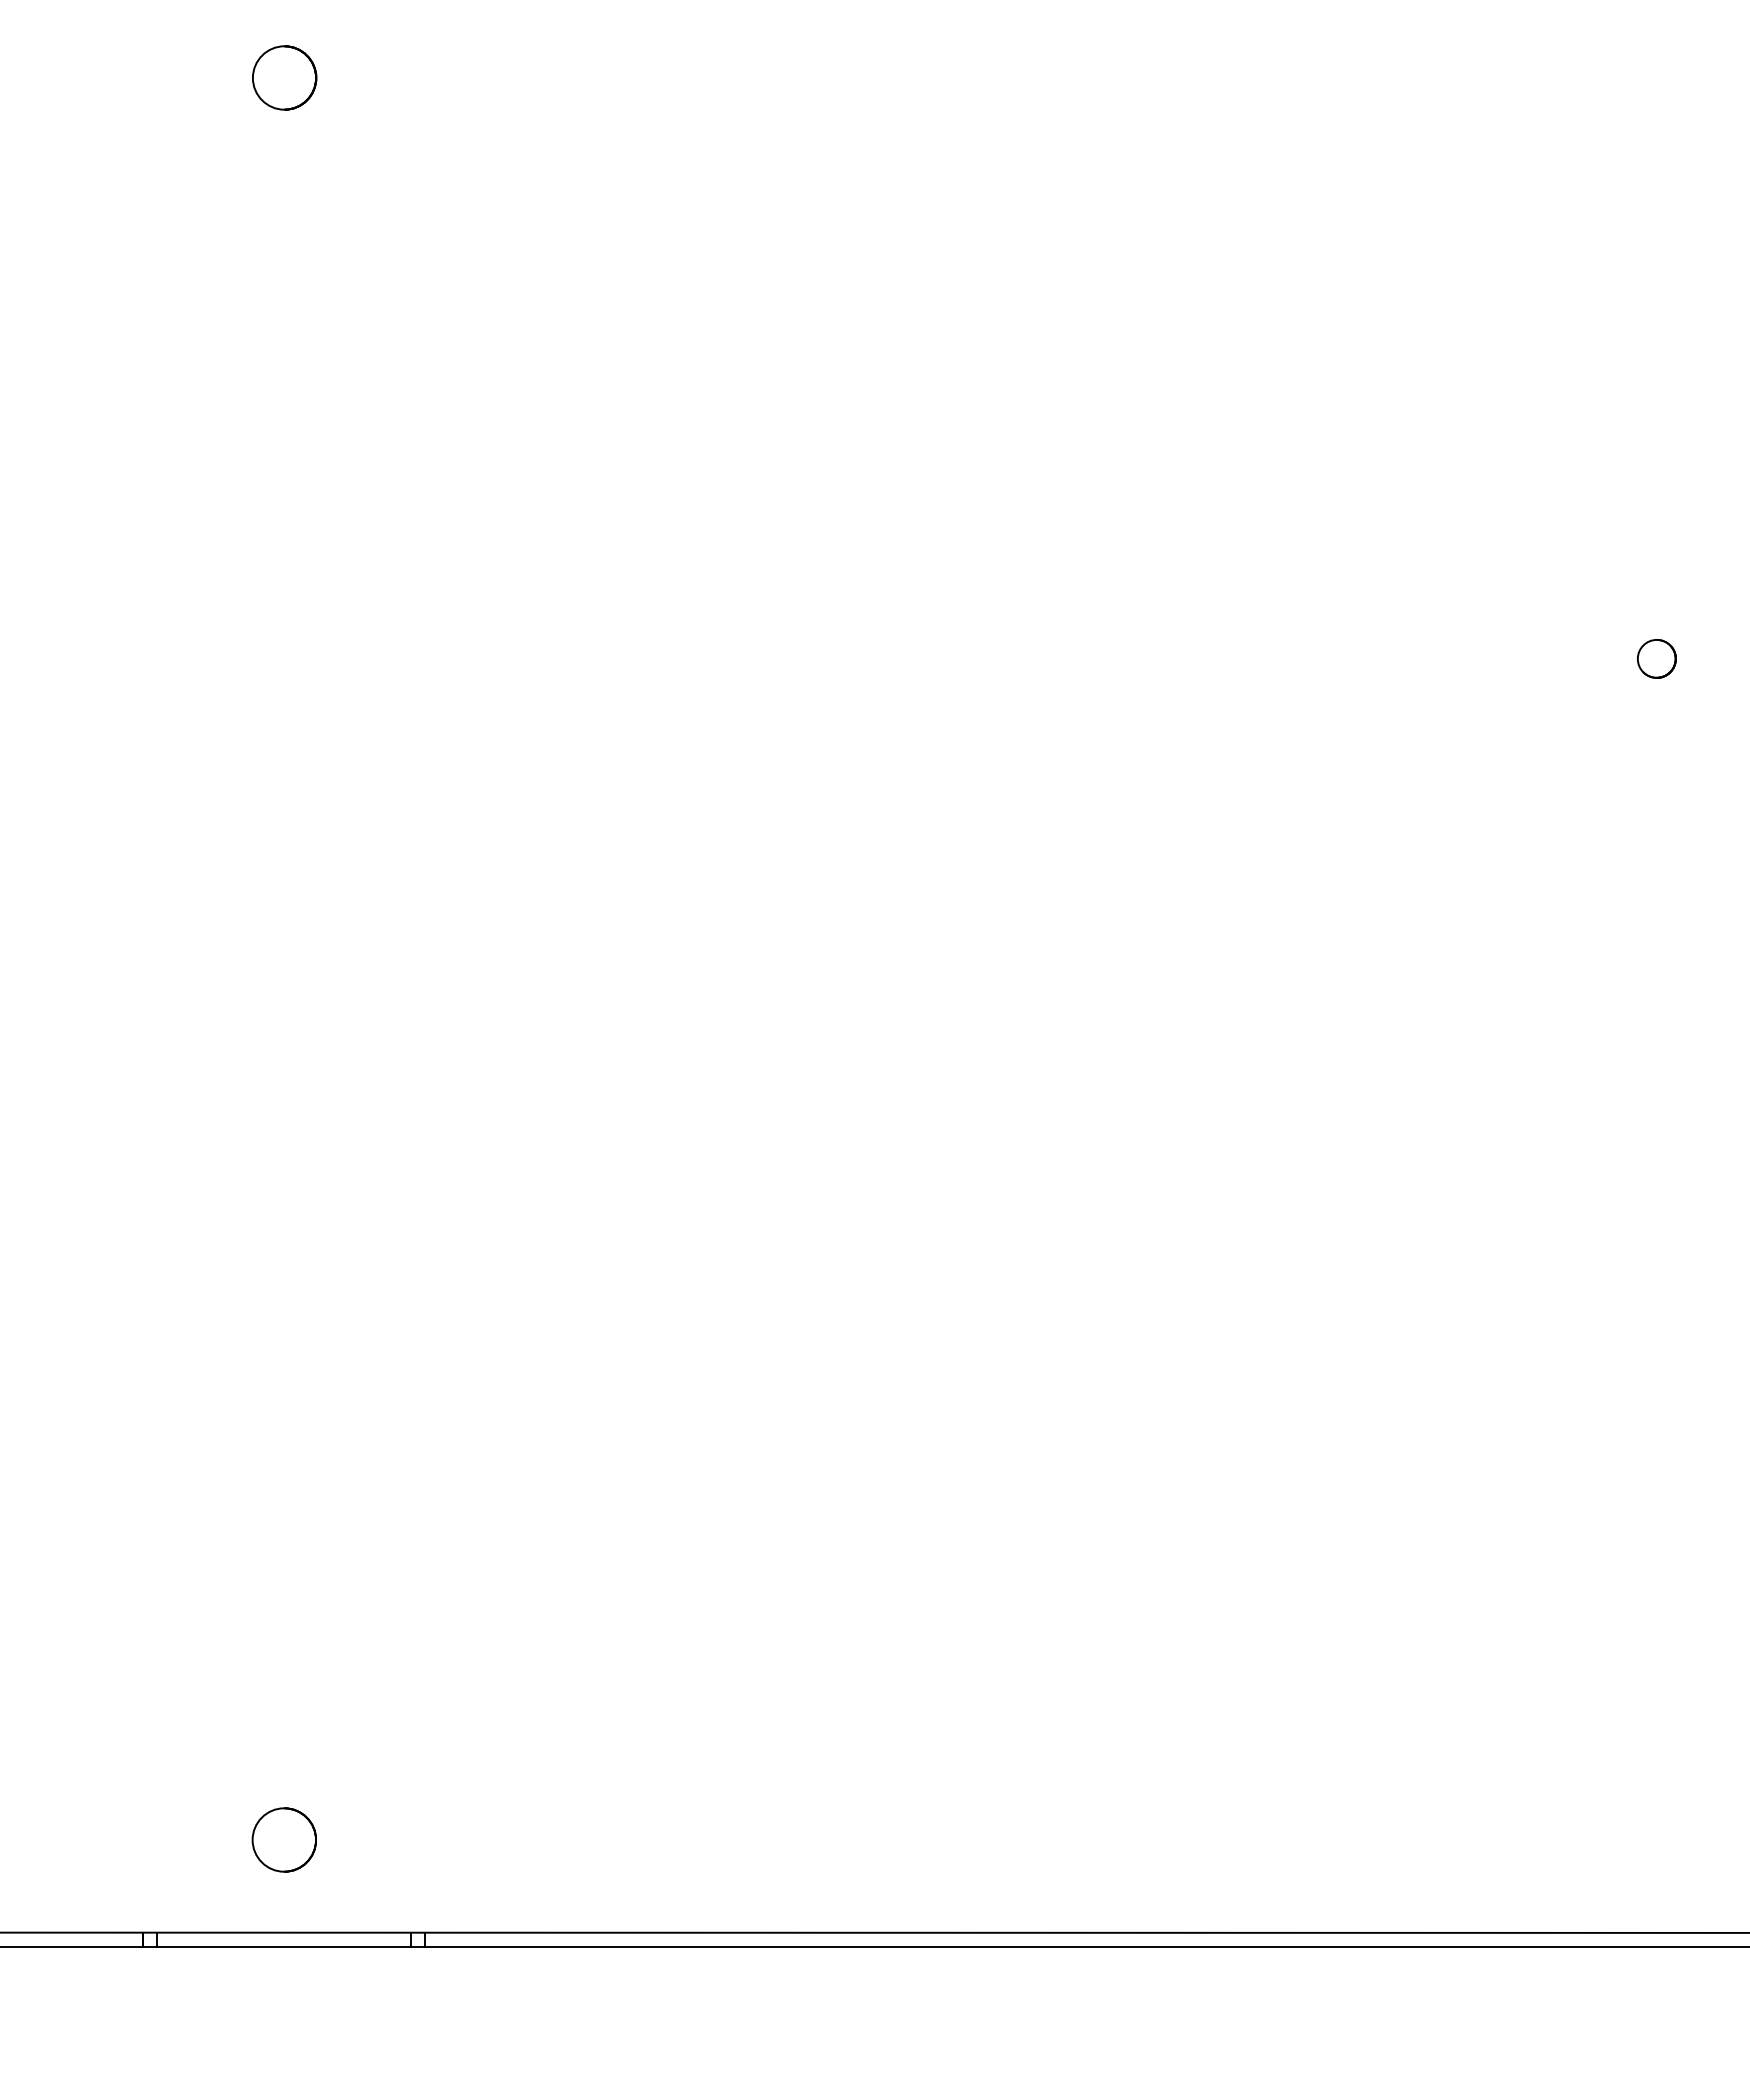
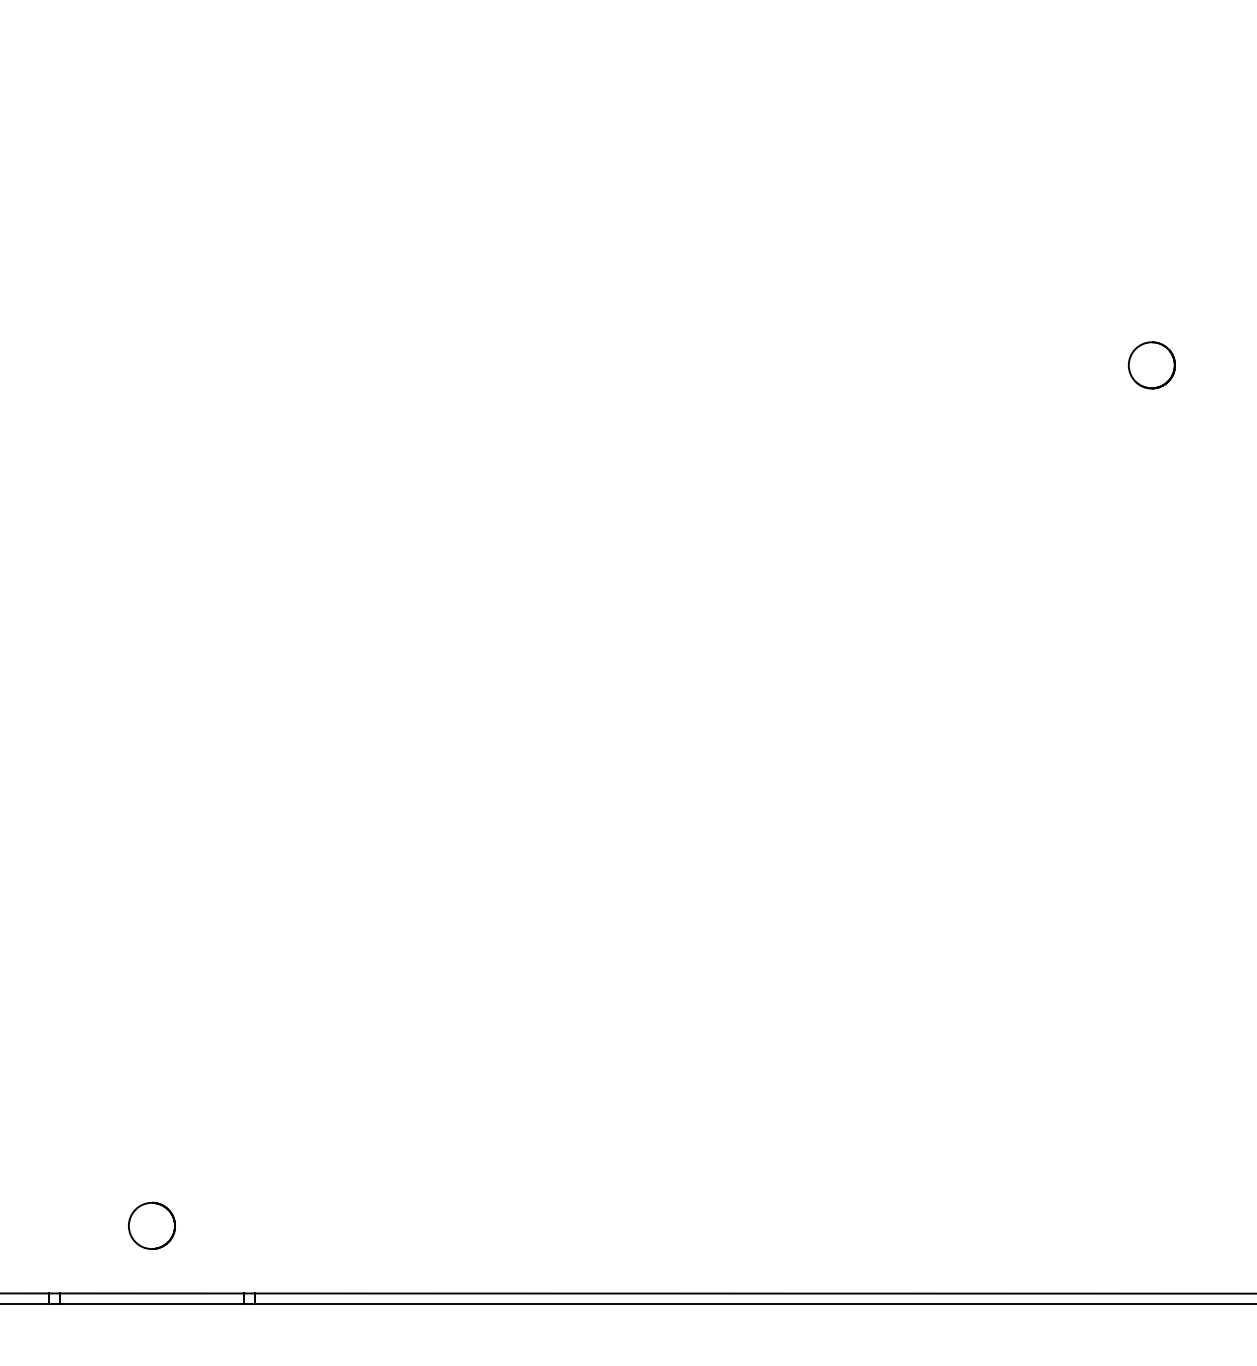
circle: (1656, 658) -> (1151, 365), size x1.67

